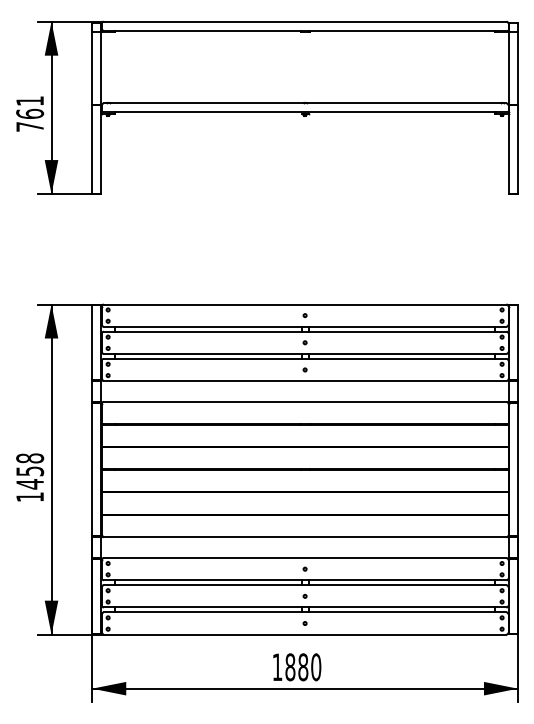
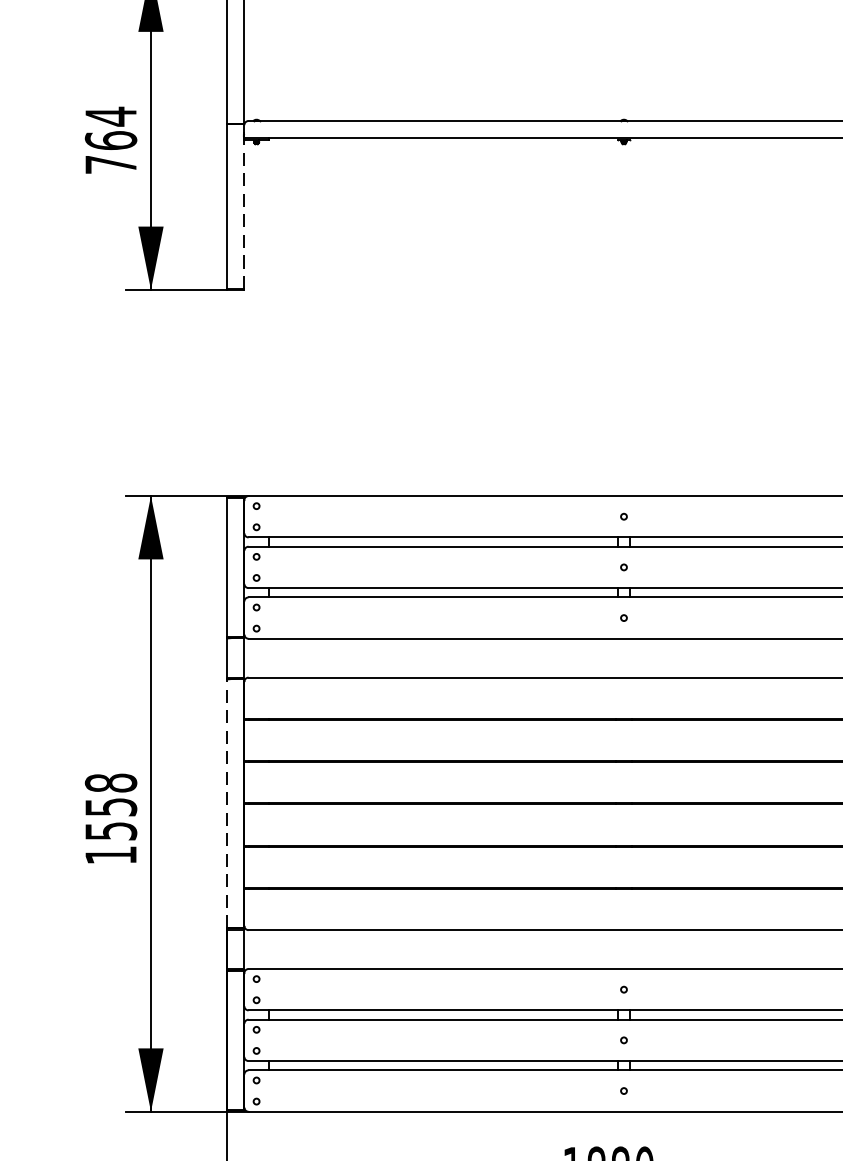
text: (29, 100) -> (109, 115), 761 -> 764
line: (101, 148) -> (244, 205), solid -> dashed
line: (92, 469) -> (227, 803), solid -> dashed
text: (30, 484) -> (111, 831), 1458 -> 1558

